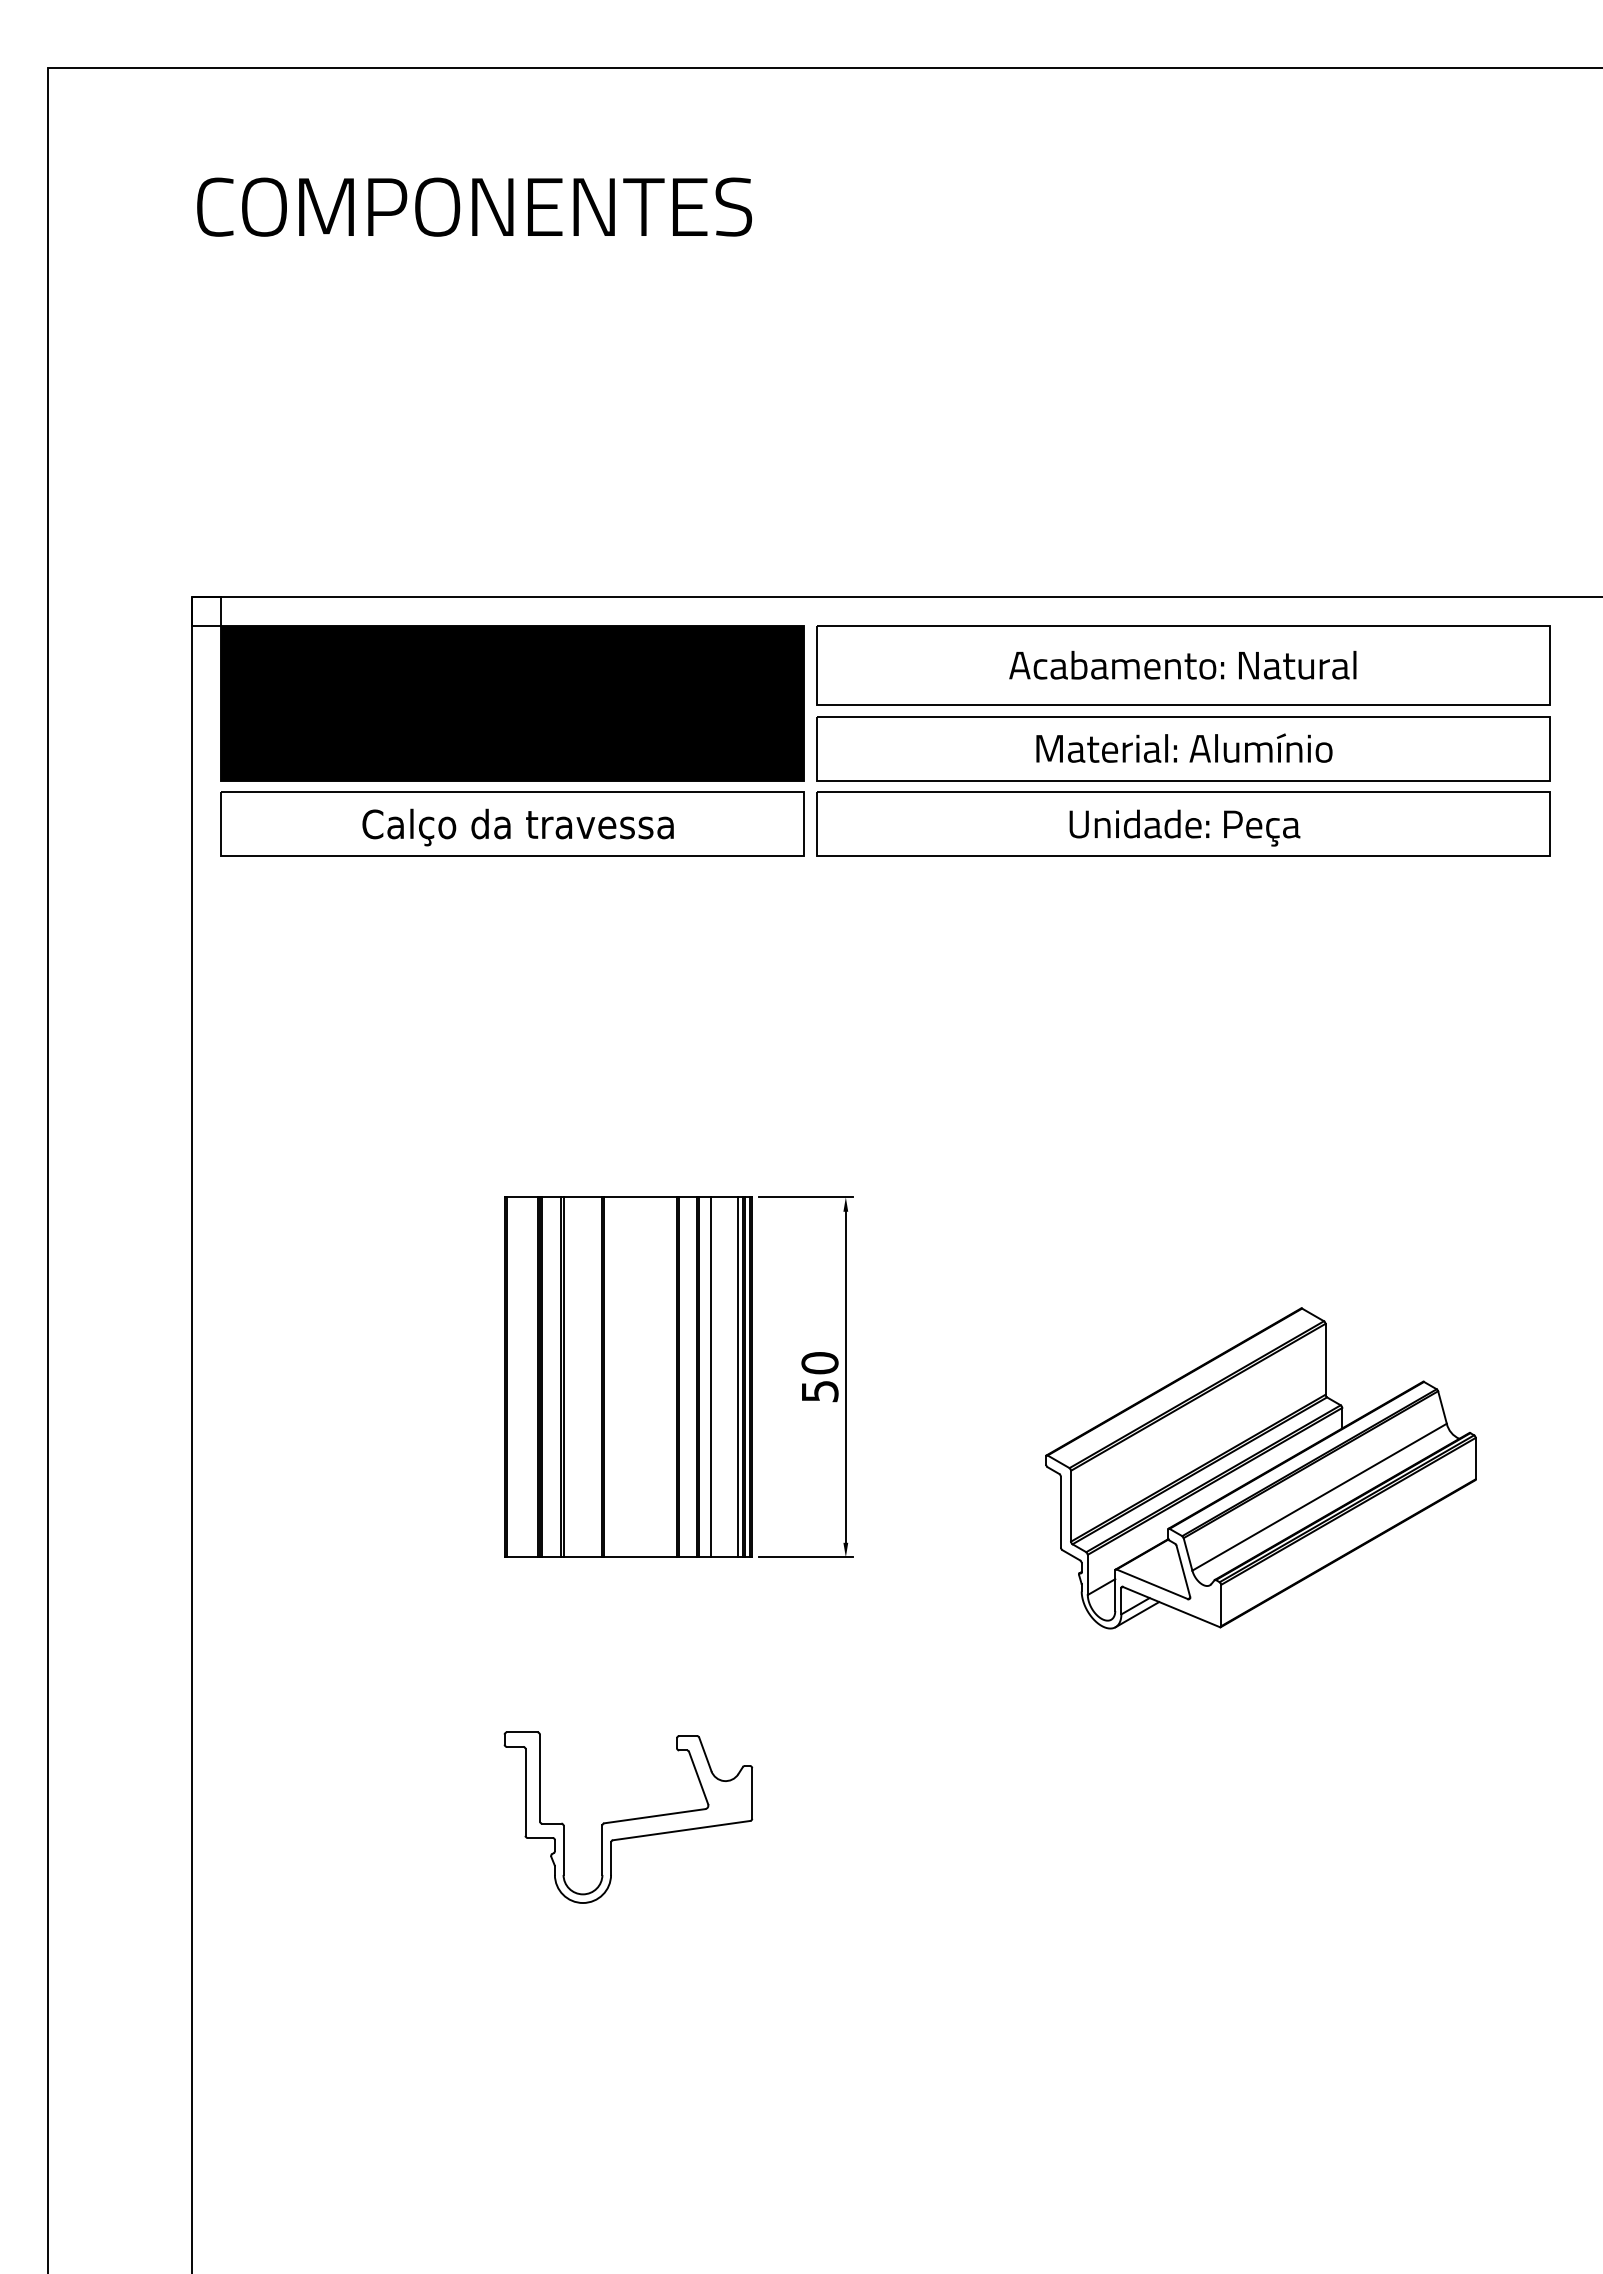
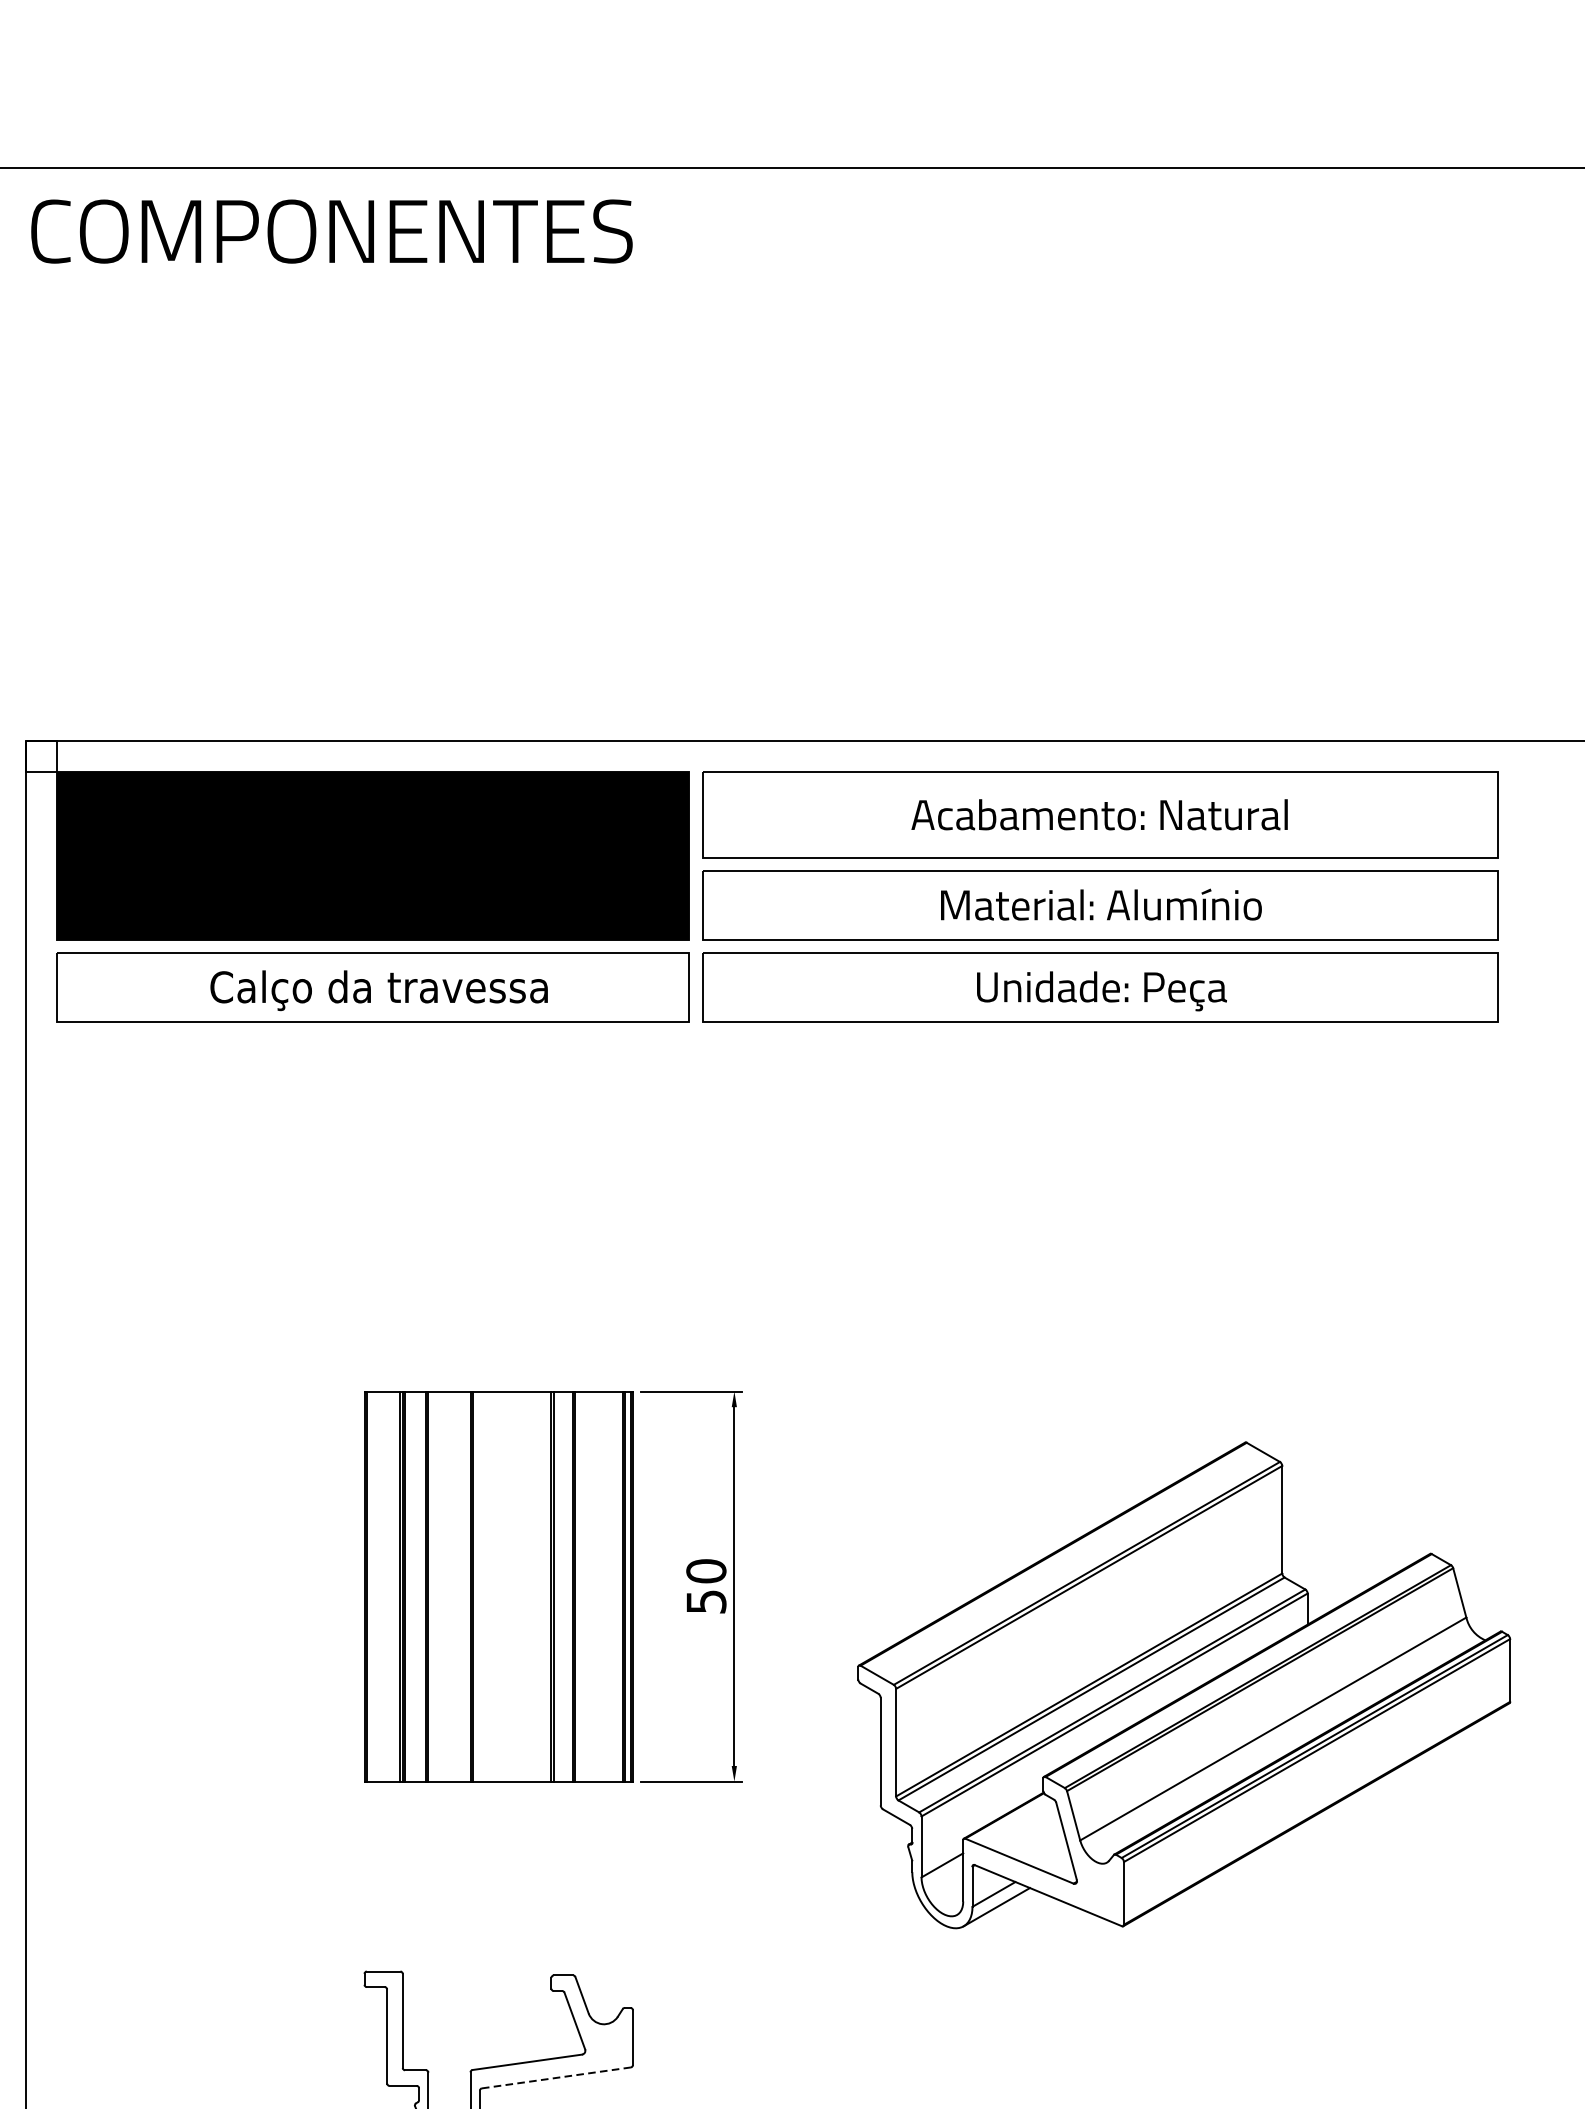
text: (474, 206) -> (331, 230), moved
line: (711, 1377) -> (588, 1586), removed
line: (738, 1377) -> (618, 1586), removed
part: (1260, 1468) -> (1183, 1685), size x1.4
line: (682, 1830) -> (557, 2077), solid -> dashed

